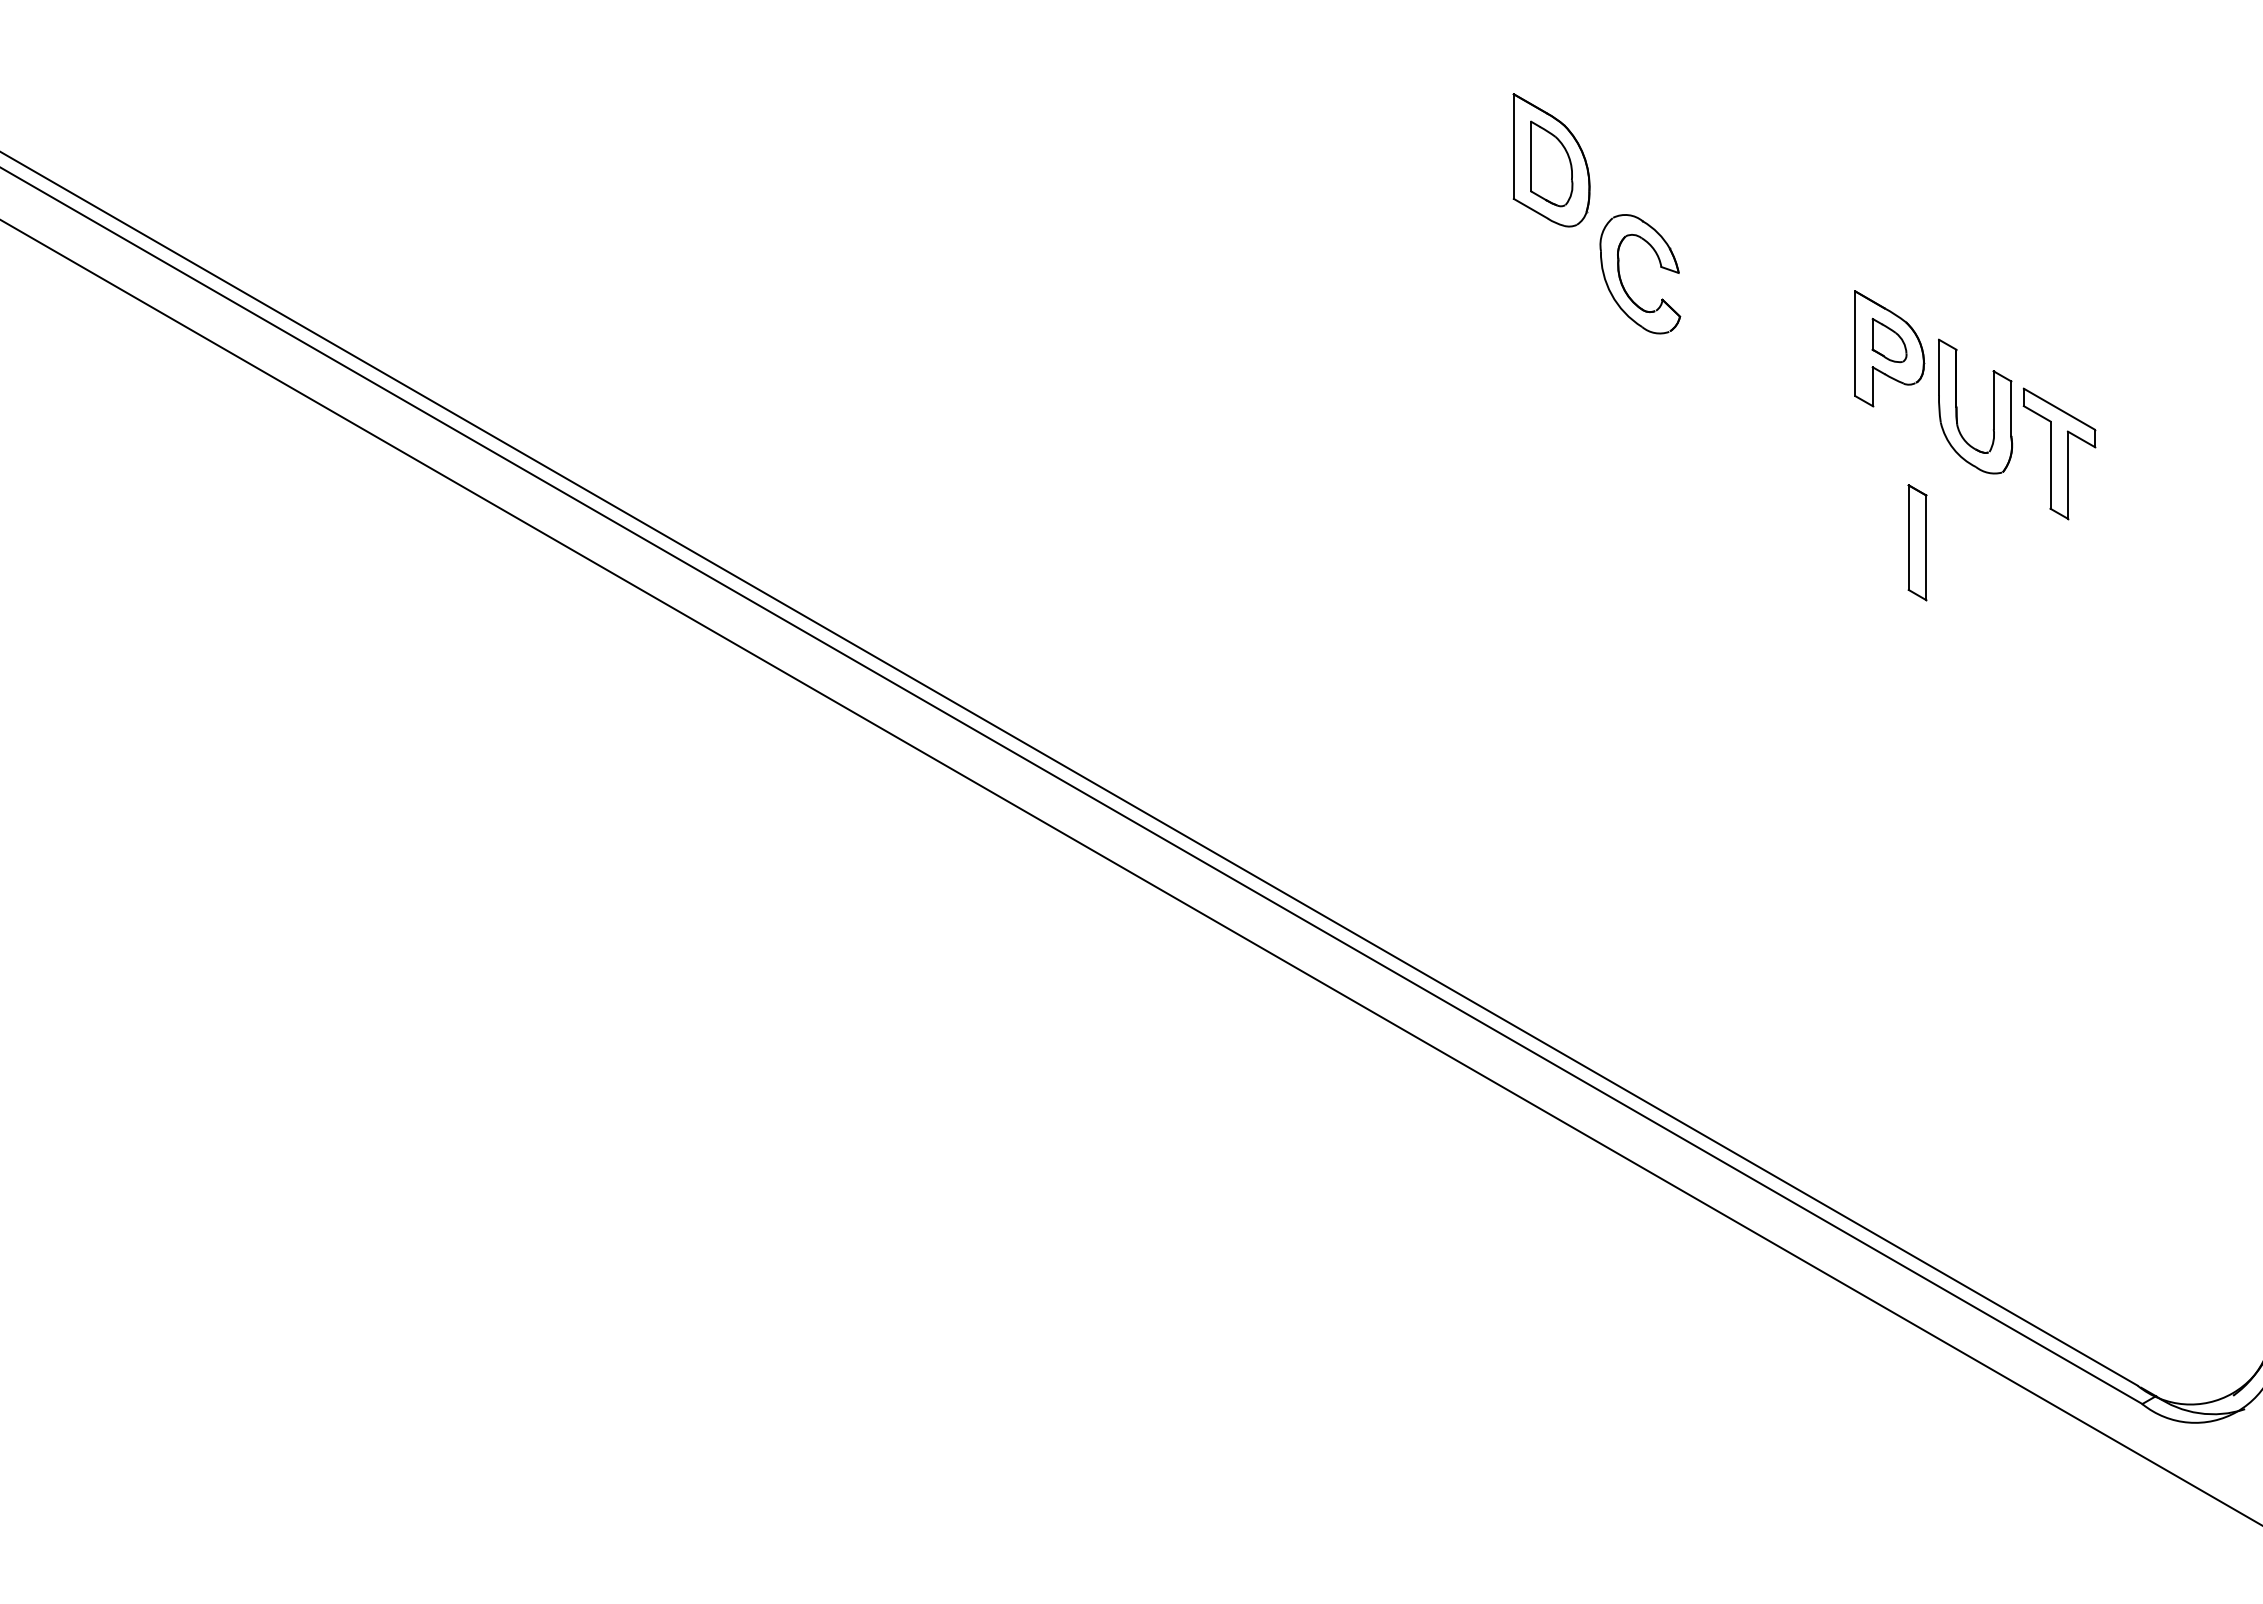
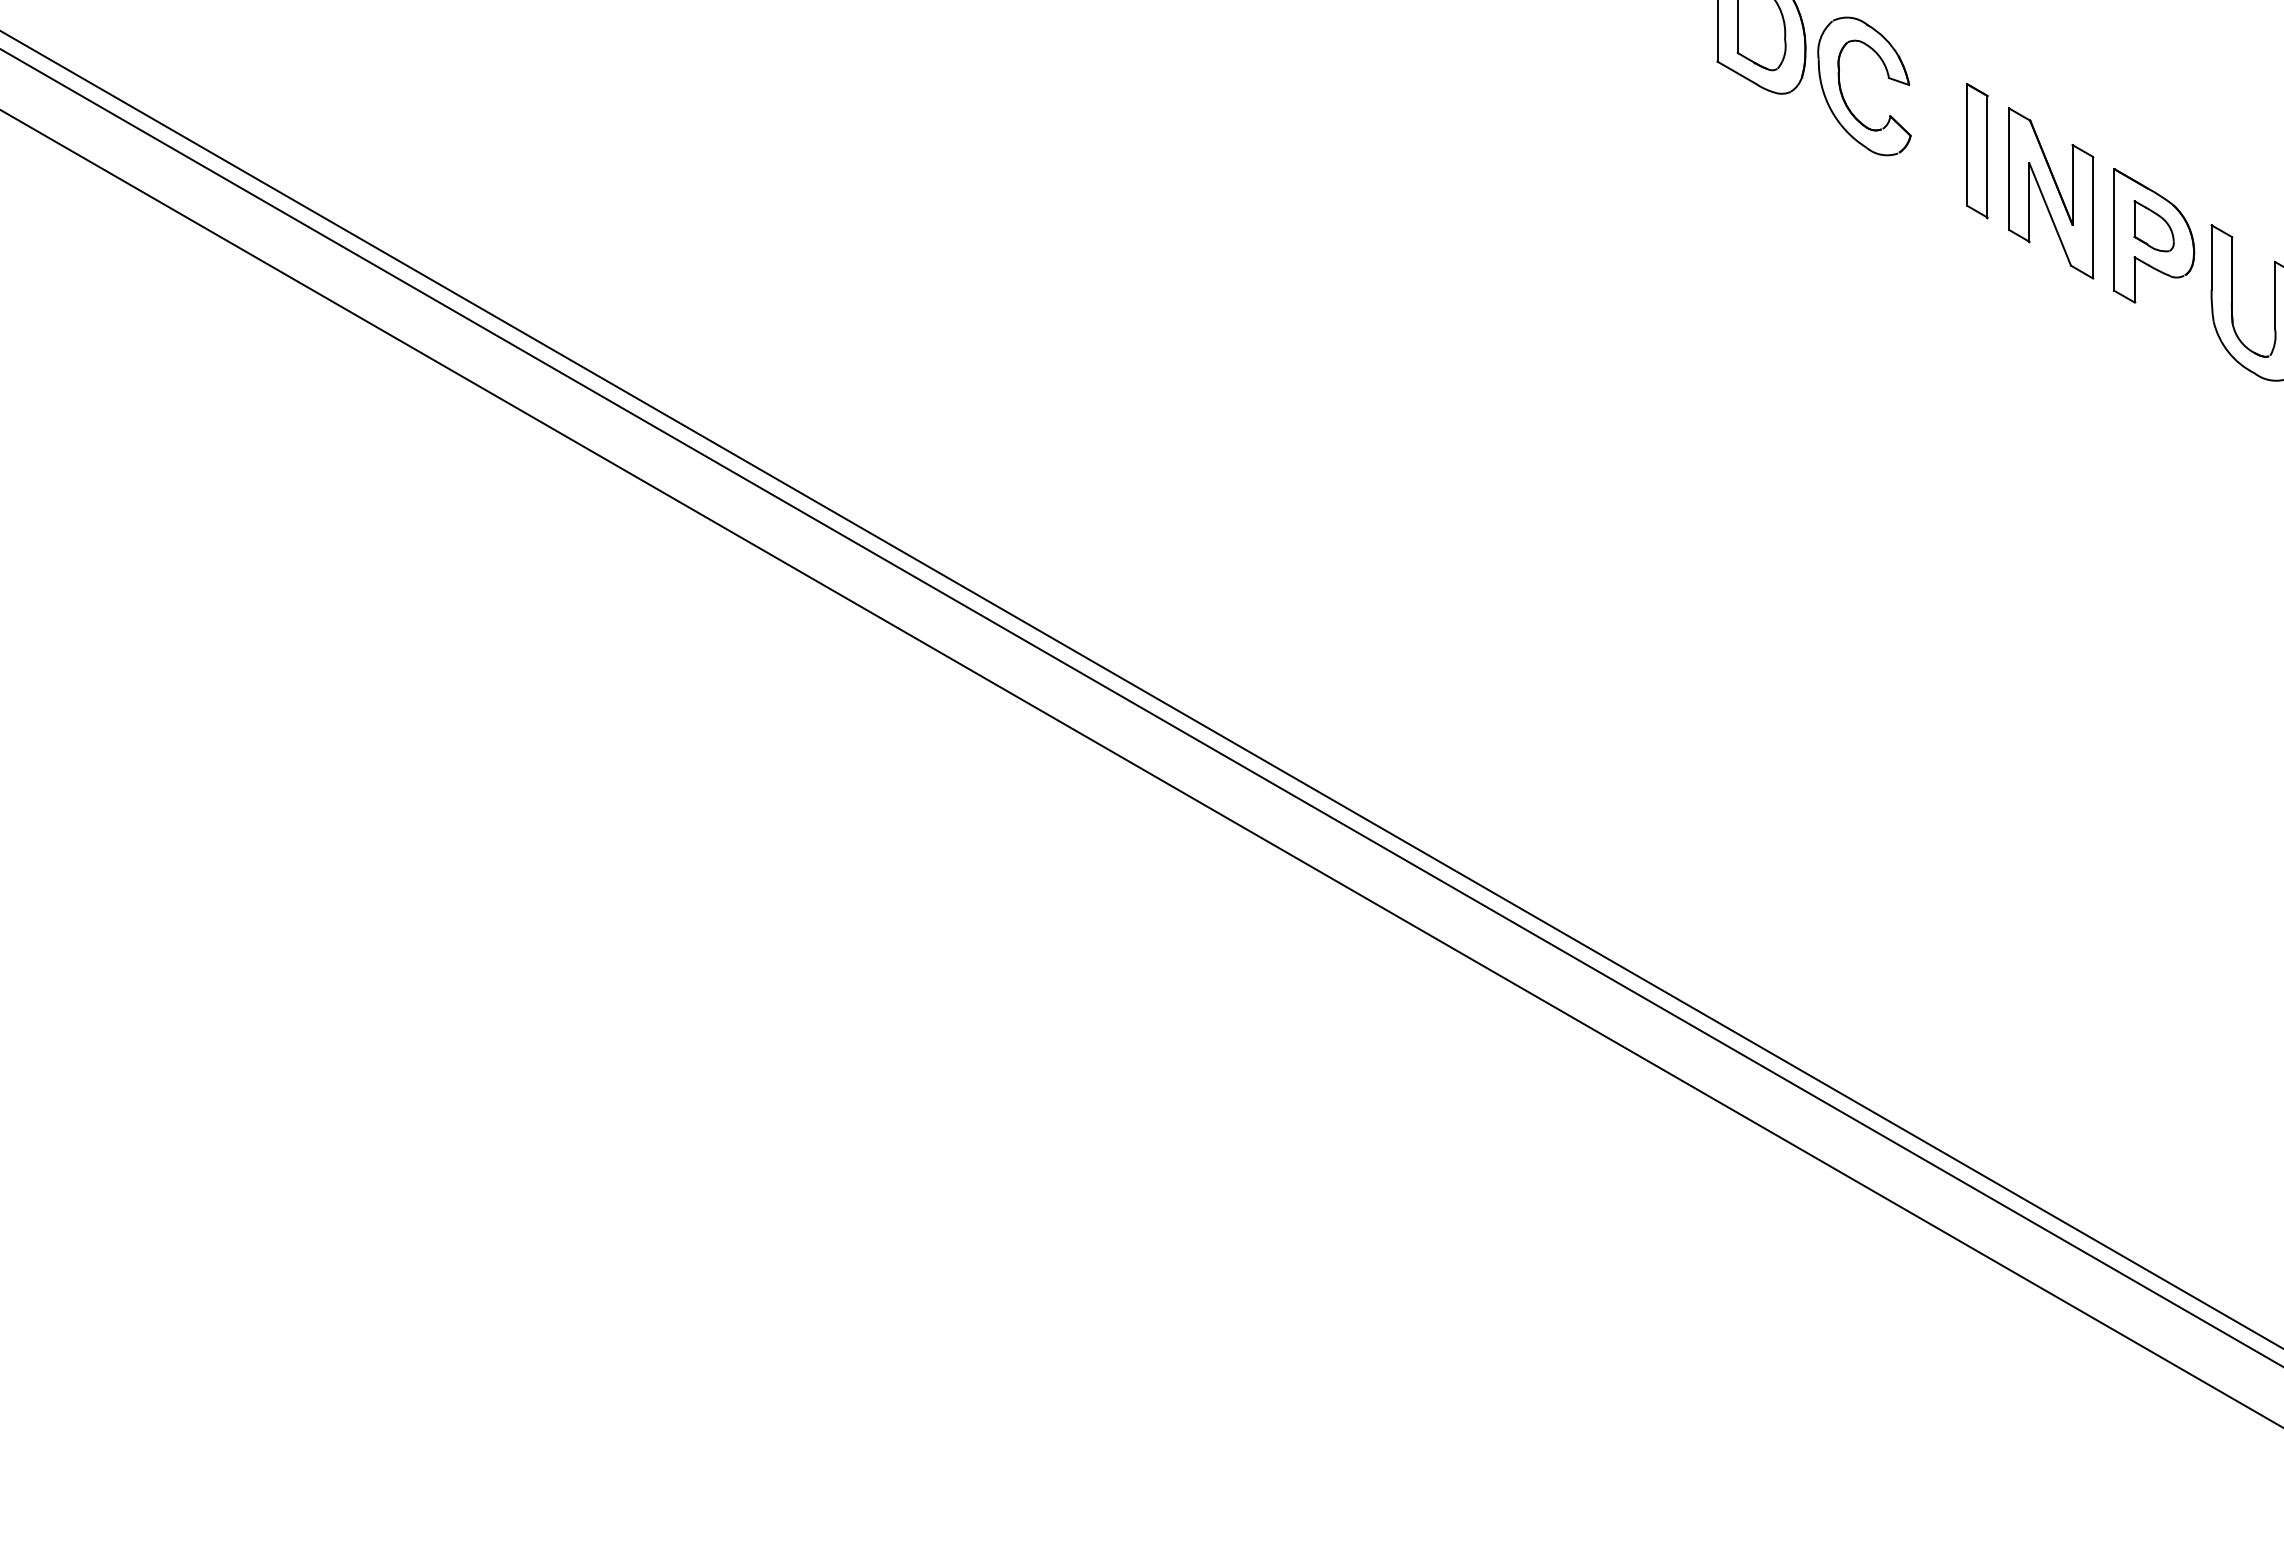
part: (1621, 278) -> (1842, 91), moved
part: (1800, 312) -> (2050, 193), added
part: (1917, 542) -> (1977, 150), moved

